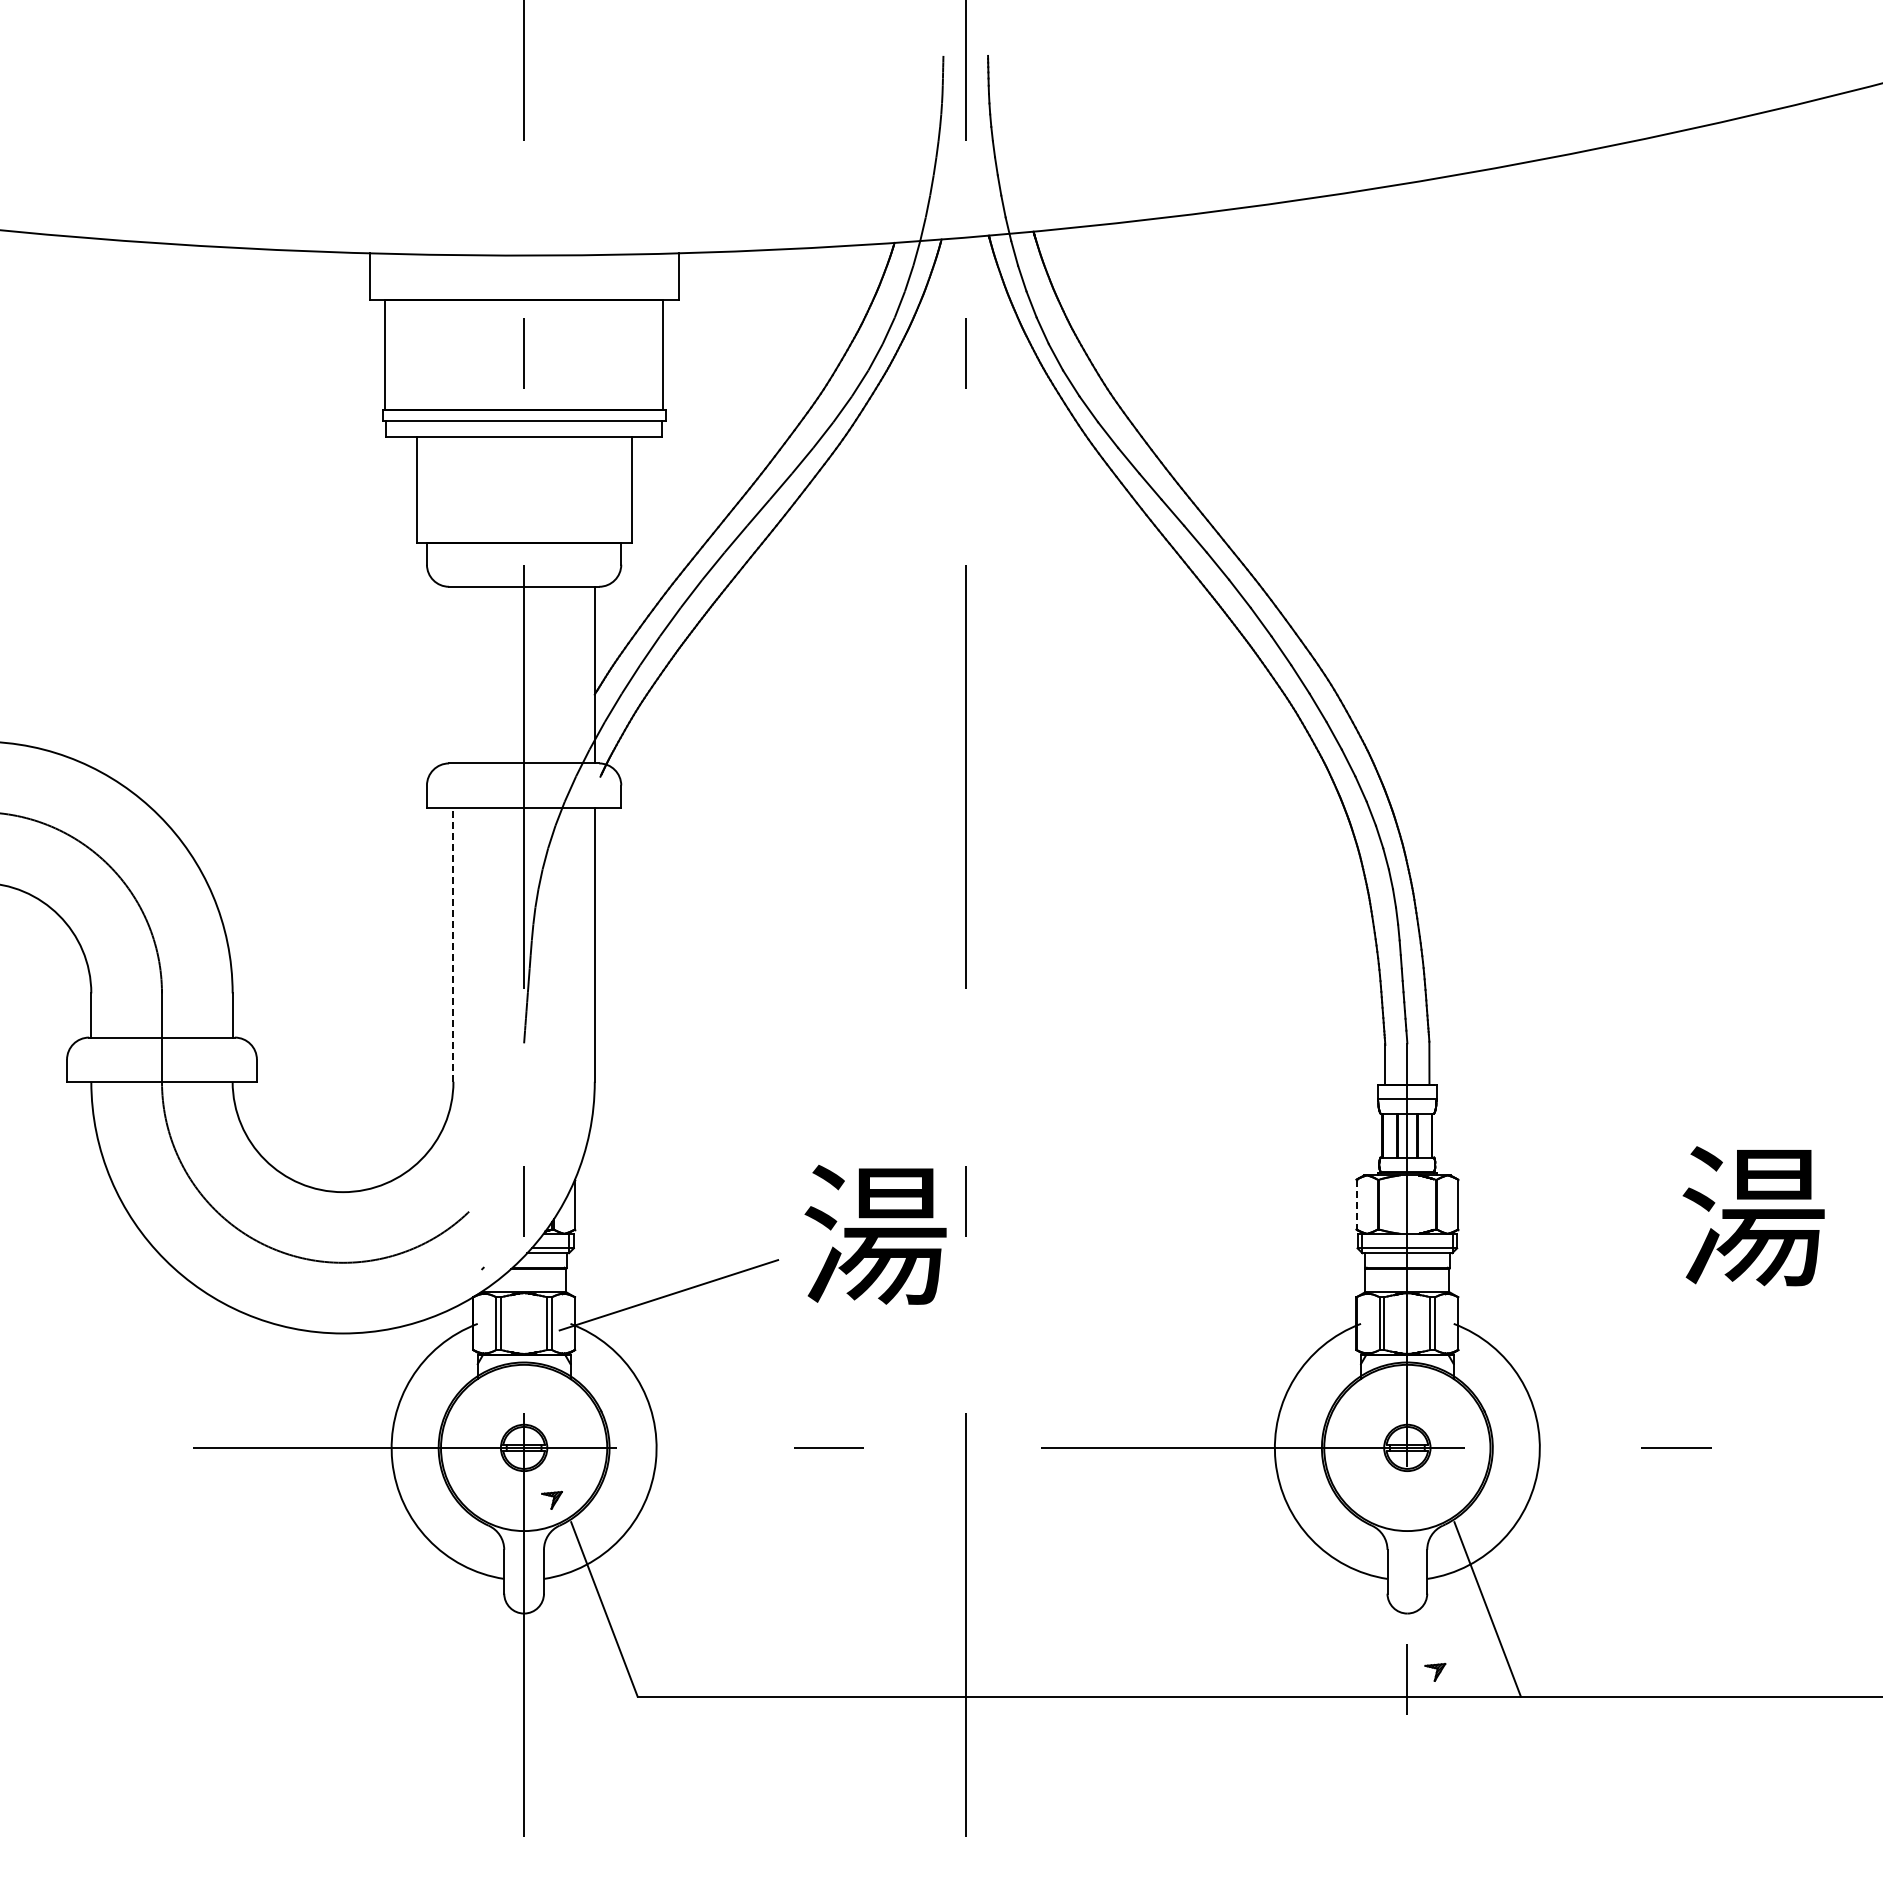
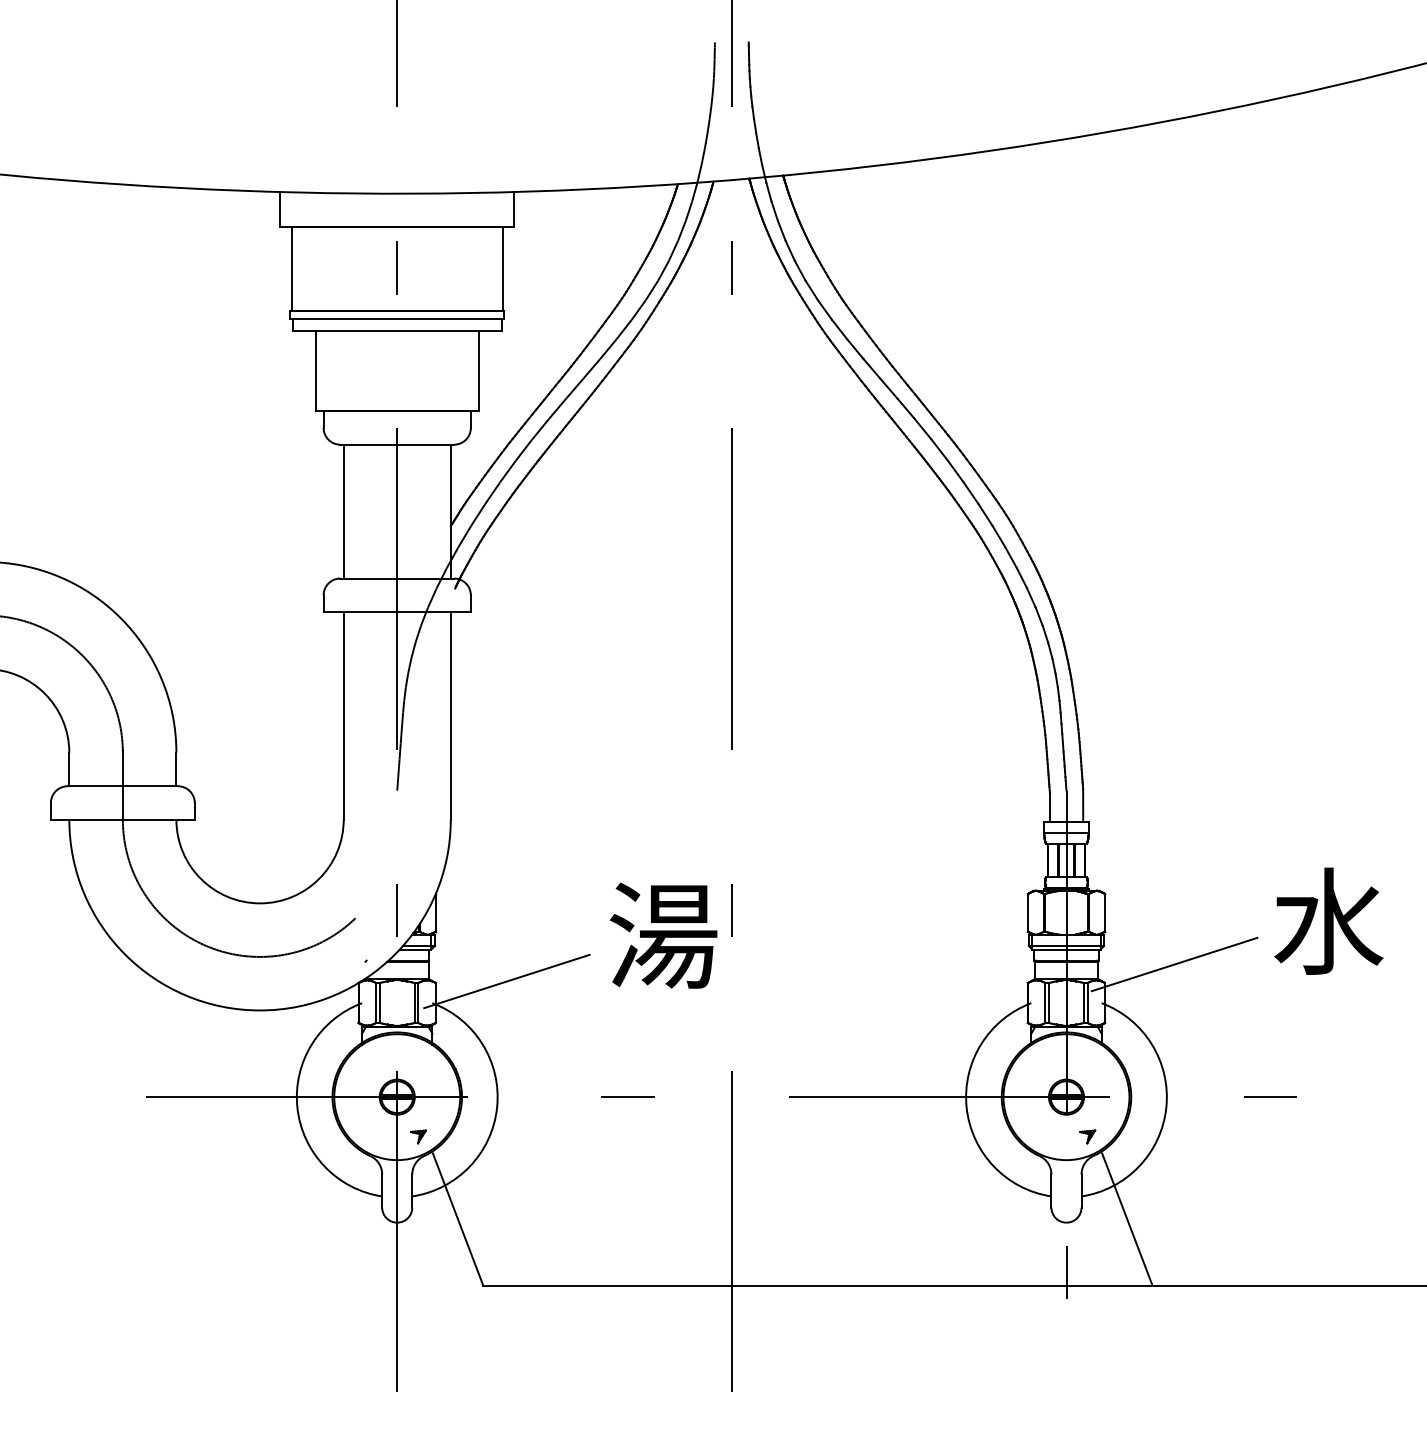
line: (453, 674) -> (343, 511), added
line: (453, 944) -> (343, 715), dashed -> solid
line: (1356, 1204) -> (1027, 912), dashed -> solid
text: (1753, 1215) -> (1328, 921), 湯 -> 水
line: (1549, 1272) -> (1174, 964), added
part: (1435, 1672) -> (1087, 1137), moved

